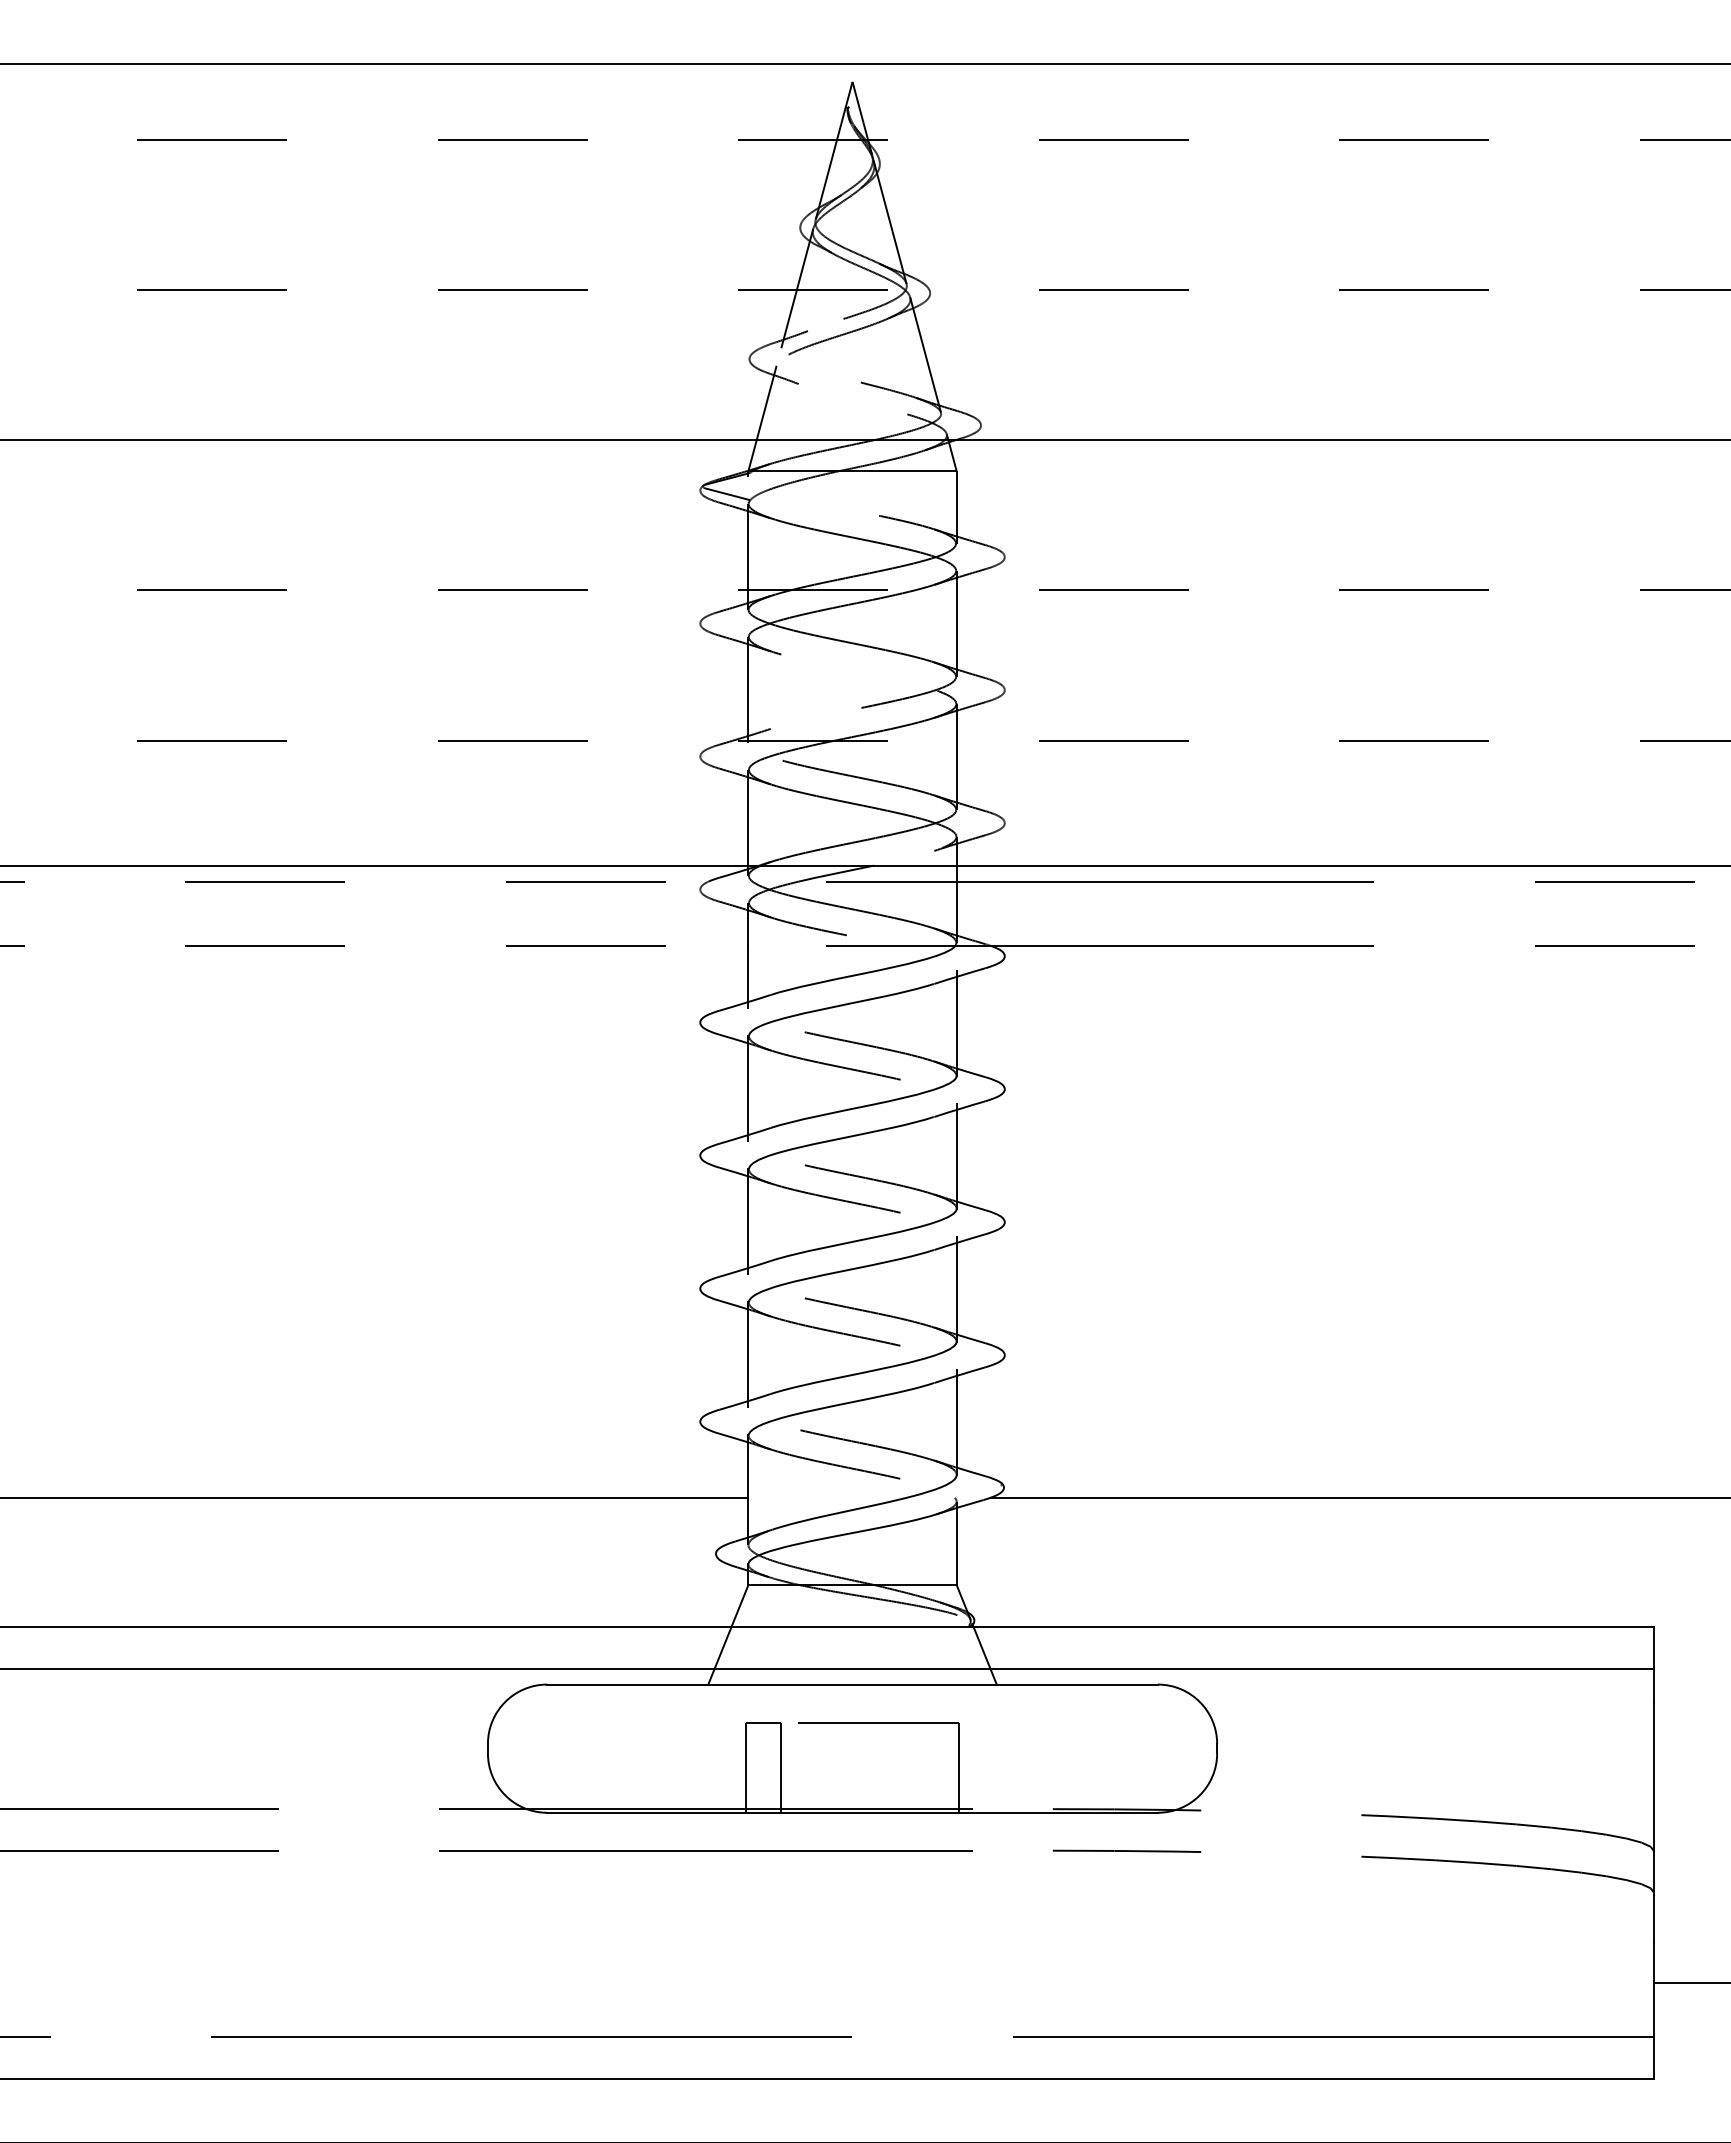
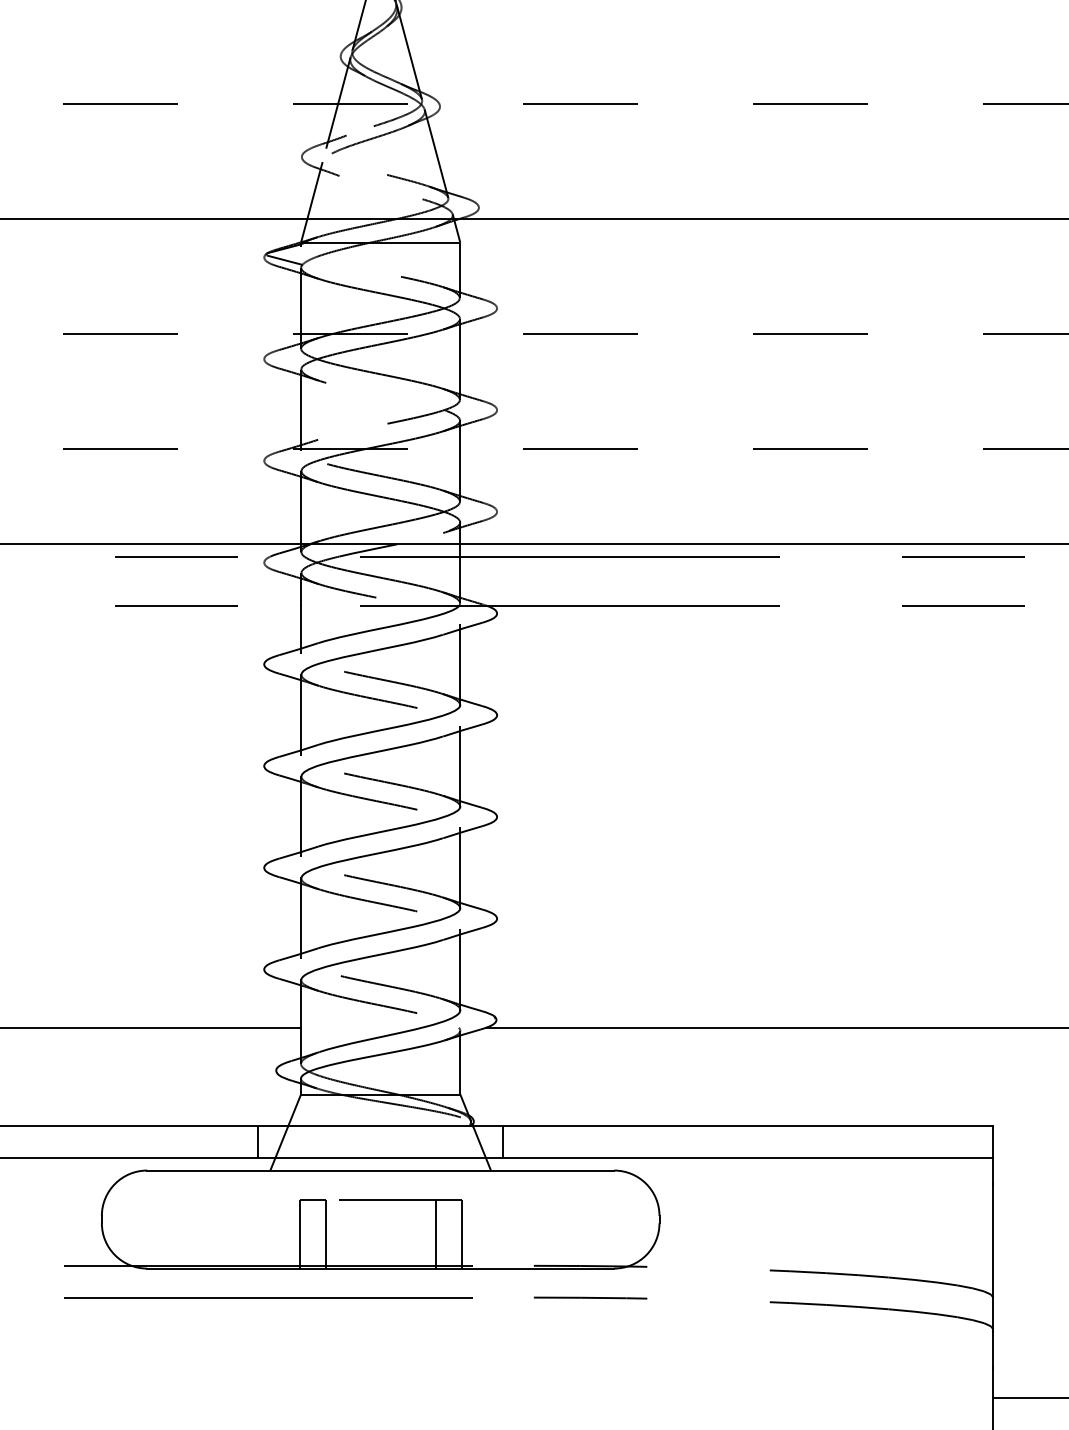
line: (692, 1647) -> (258, 1142), added
line: (1012, 1647) -> (502, 1142), added
line: (924, 1767) -> (435, 1233), added

